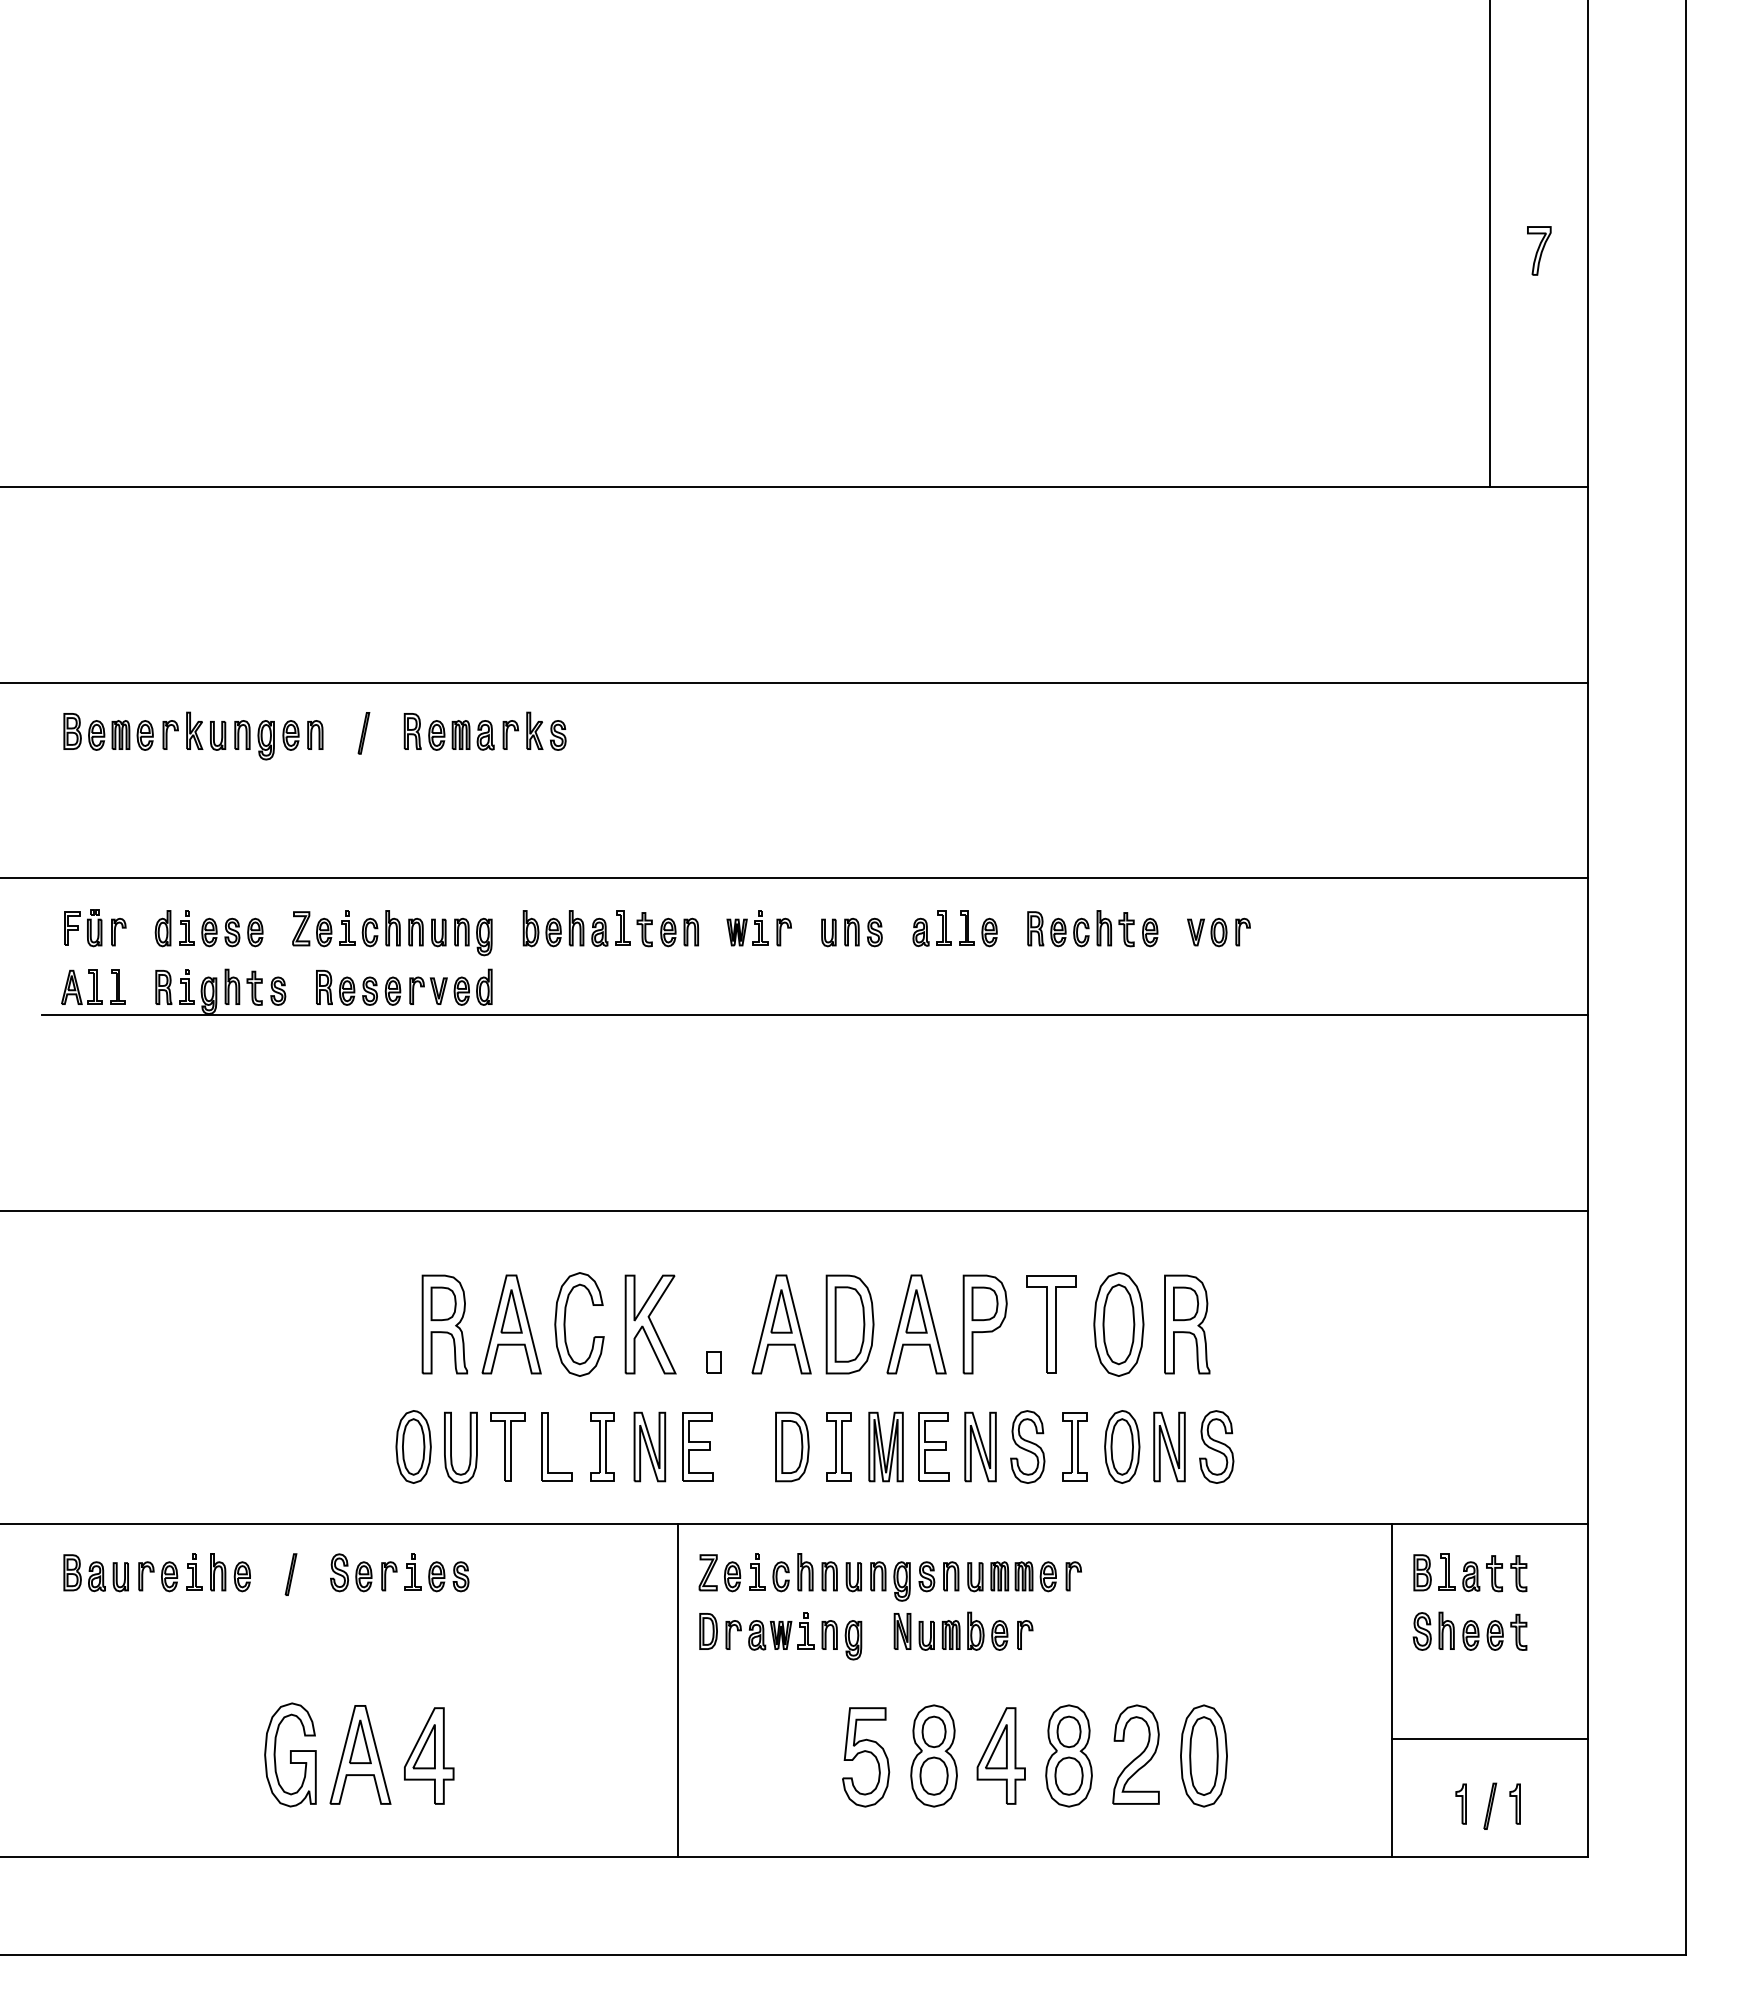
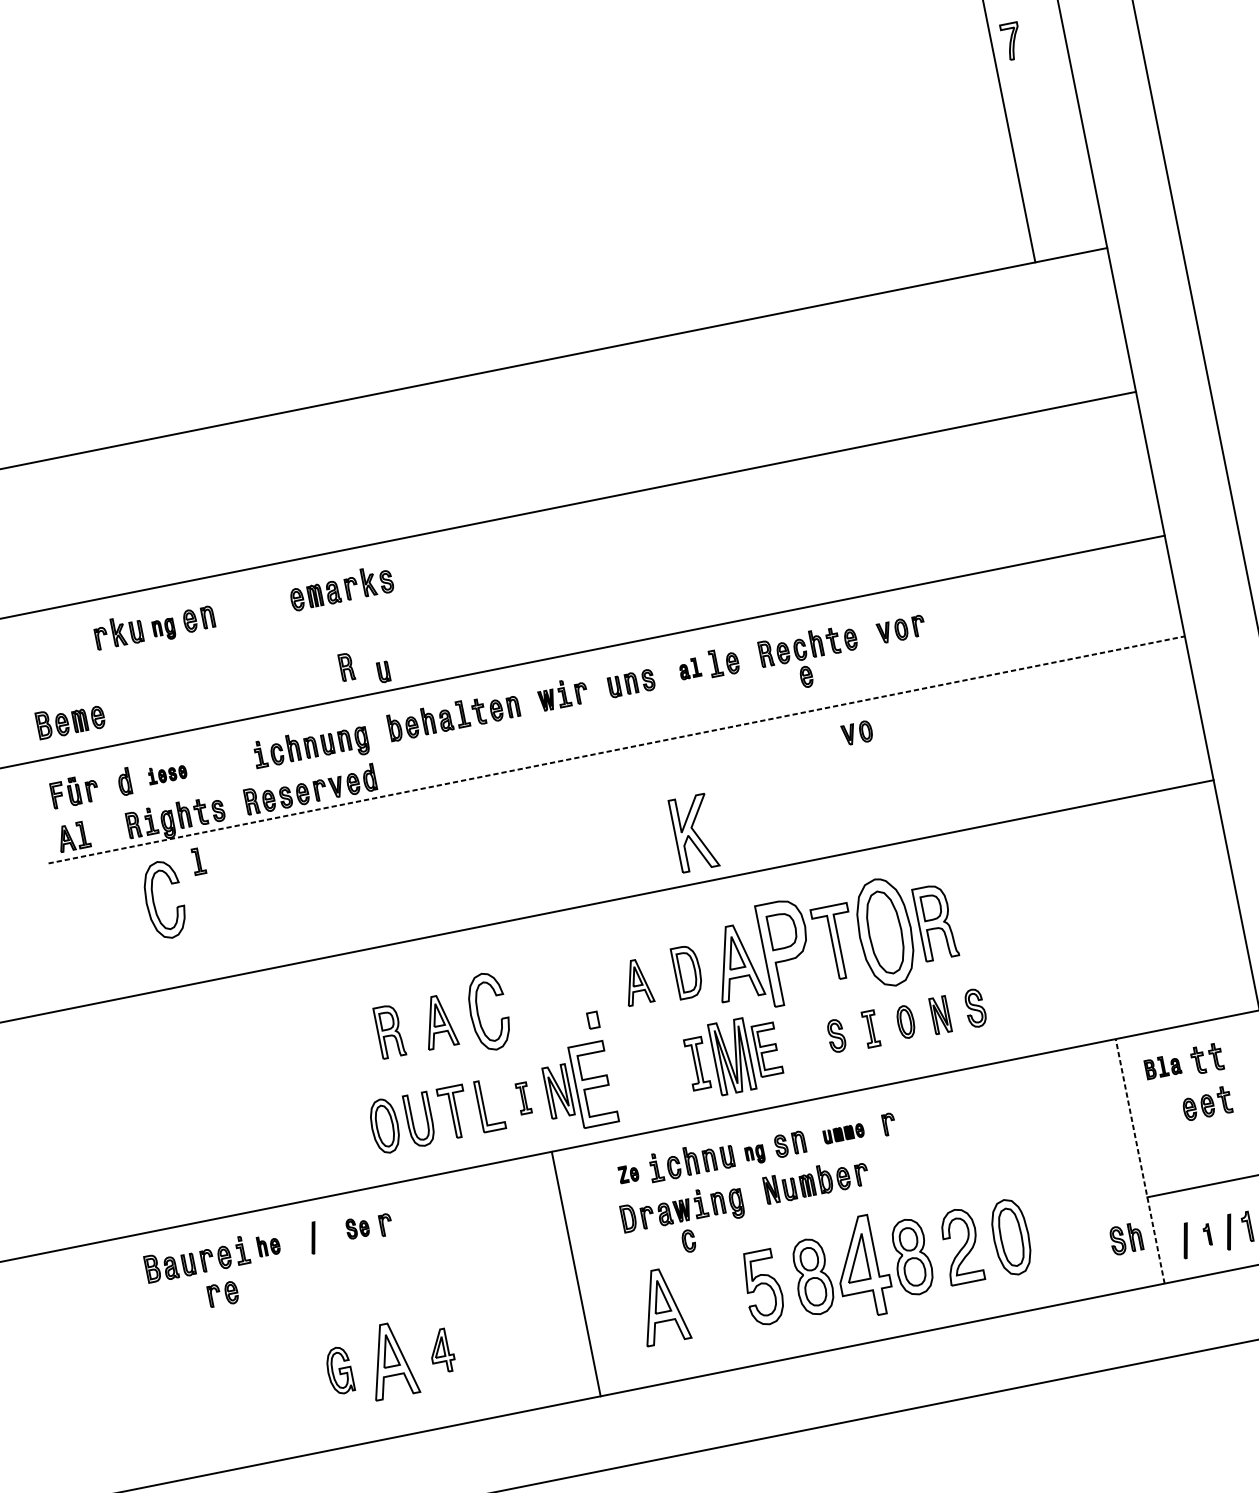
part: (1539, 250) -> (1012, 41), moved
part: (108, 731) -> (70, 719), moved
part: (412, 731) -> (346, 667), moved
part: (363, 733) -> (243, 609), removed
part: (254, 740) -> (164, 630), size x0.7
part: (530, 852) -> (383, 671), added
part: (221, 928) -> (167, 773), size x0.6
part: (931, 928) -> (689, 668), size x0.7
part: (312, 929) -> (234, 760), removed
part: (1082, 969) -> (806, 676), added
part: (117, 986) -> (198, 861), moved
line: (815, 1015) -> (616, 749), solid -> dashed
part: (1134, 1056) -> (857, 733), added
part: (170, 1093) -> (154, 902), added
part: (444, 1324) -> (389, 1031), size x0.7
part: (511, 1324) -> (438, 1021), size x0.7
part: (650, 1324) -> (693, 833), moved
part: (781, 1324) -> (637, 982), size x0.6
part: (849, 1324) -> (687, 972), size x0.7
part: (984, 1324) -> (786, 952), size x1.4
part: (1118, 1324) -> (885, 932), size x1.4
part: (602, 1446) -> (523, 1098), size x0.6
part: (697, 1446) -> (593, 1084), size x1.6
part: (792, 1446) -> (663, 1070), removed
part: (885, 1446) -> (731, 1056), size x1.4
part: (980, 1446) -> (801, 1042), removed
part: (1027, 1446) -> (836, 1035), size x0.6
part: (1074, 1446) -> (870, 1028), size x0.7
part: (1122, 1446) -> (905, 1021), size x0.6
part: (1169, 1446) -> (940, 1014), size x0.7
part: (1216, 1446) -> (975, 1007), size x0.7
part: (230, 1572) -> (268, 1245), size x0.7
part: (351, 1572) -> (357, 1227), size x0.7
part: (436, 1572) -> (420, 1215), removed
part: (1446, 1572) -> (1162, 1066), size x0.7
part: (719, 1573) -> (628, 1174), size x0.6
part: (1011, 1576) -> (843, 1133), size x0.6
part: (890, 1581) -> (755, 1155), size x0.6
part: (158, 1624) -> (223, 1294), added
part: (1433, 1630) -> (1125, 1238), moved
part: (780, 1676) -> (688, 1241), added
line: (1392, 1689) -> (1140, 1160), solid -> dashed
line: (678, 1690) -> (576, 1274), moved
part: (290, 1754) -> (339, 1370), size x0.6
part: (729, 1754) -> (662, 1305), added
part: (429, 1755) -> (441, 1350), size x0.6
part: (1000, 1755) -> (861, 1266), size x1.4
part: (1460, 1803) -> (1206, 1234), size x0.7
part: (1431, 1805) -> (1185, 1240), added

